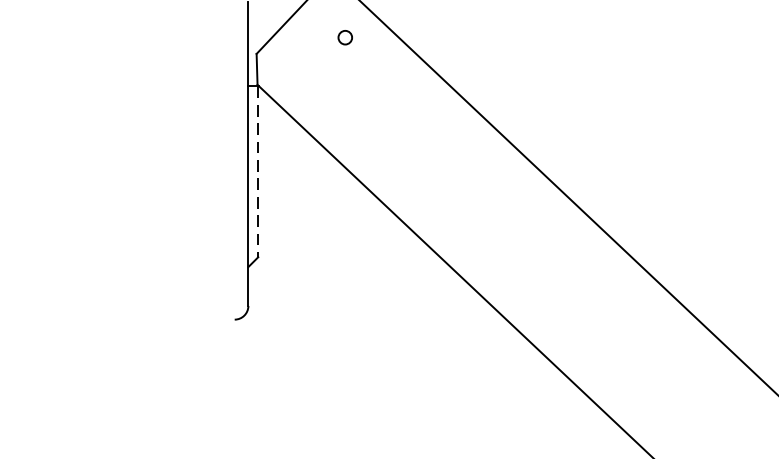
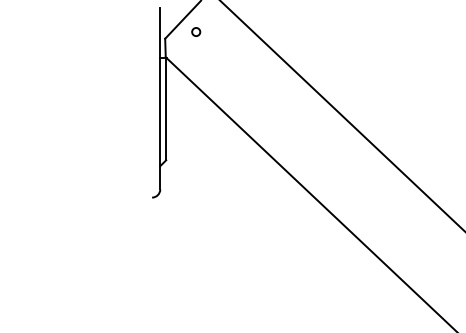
circle: (345, 36) -> (196, 31), moved
line: (258, 172) -> (166, 109), dashed -> solid

